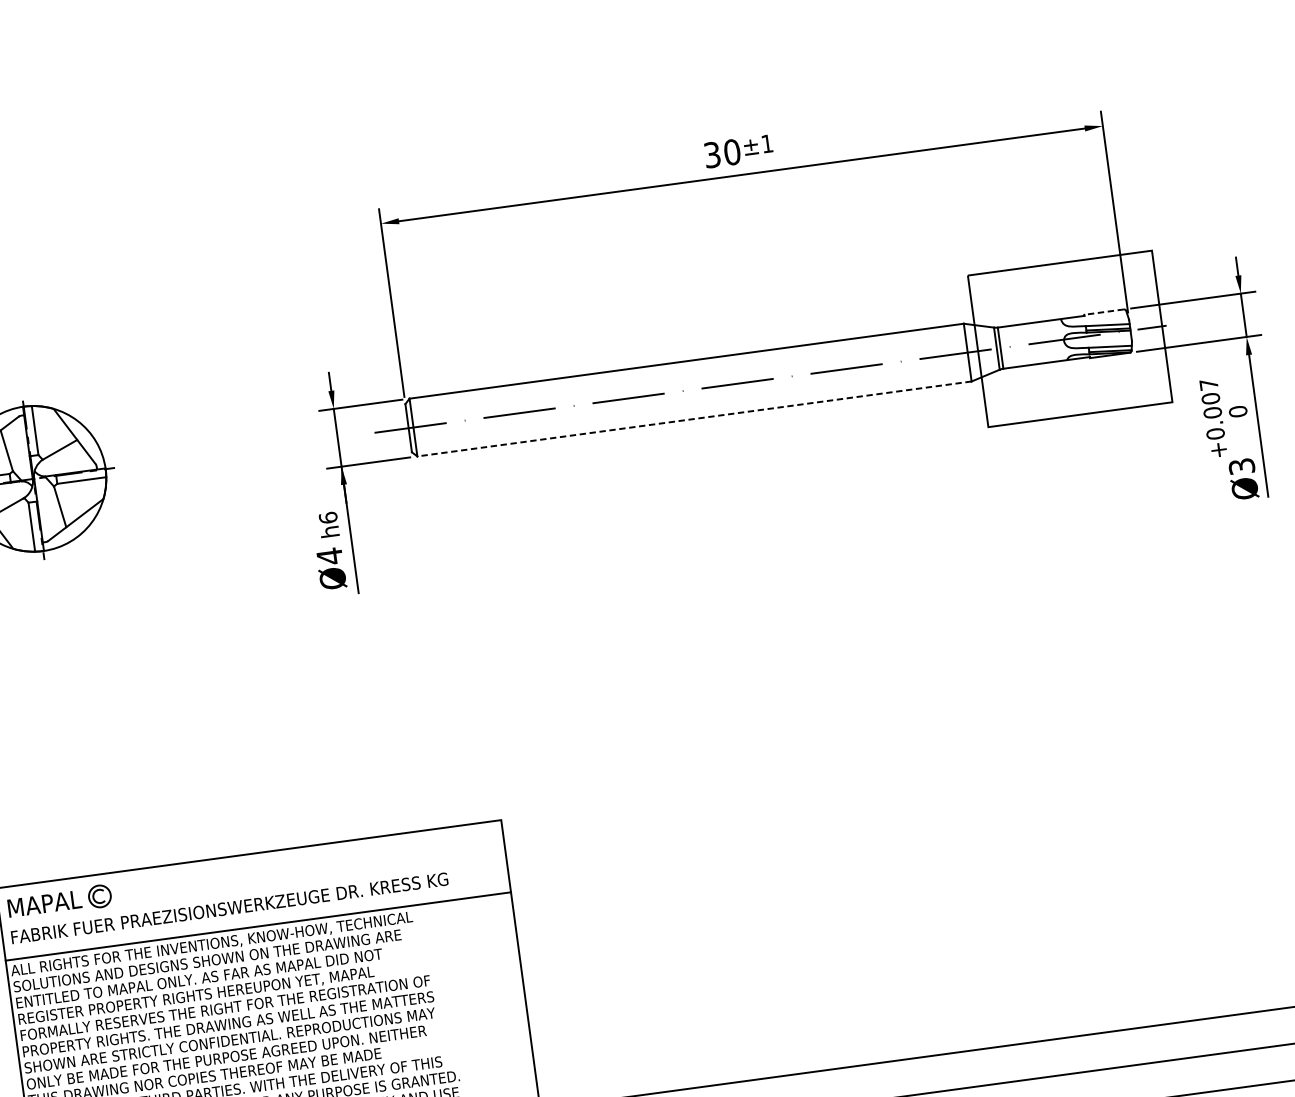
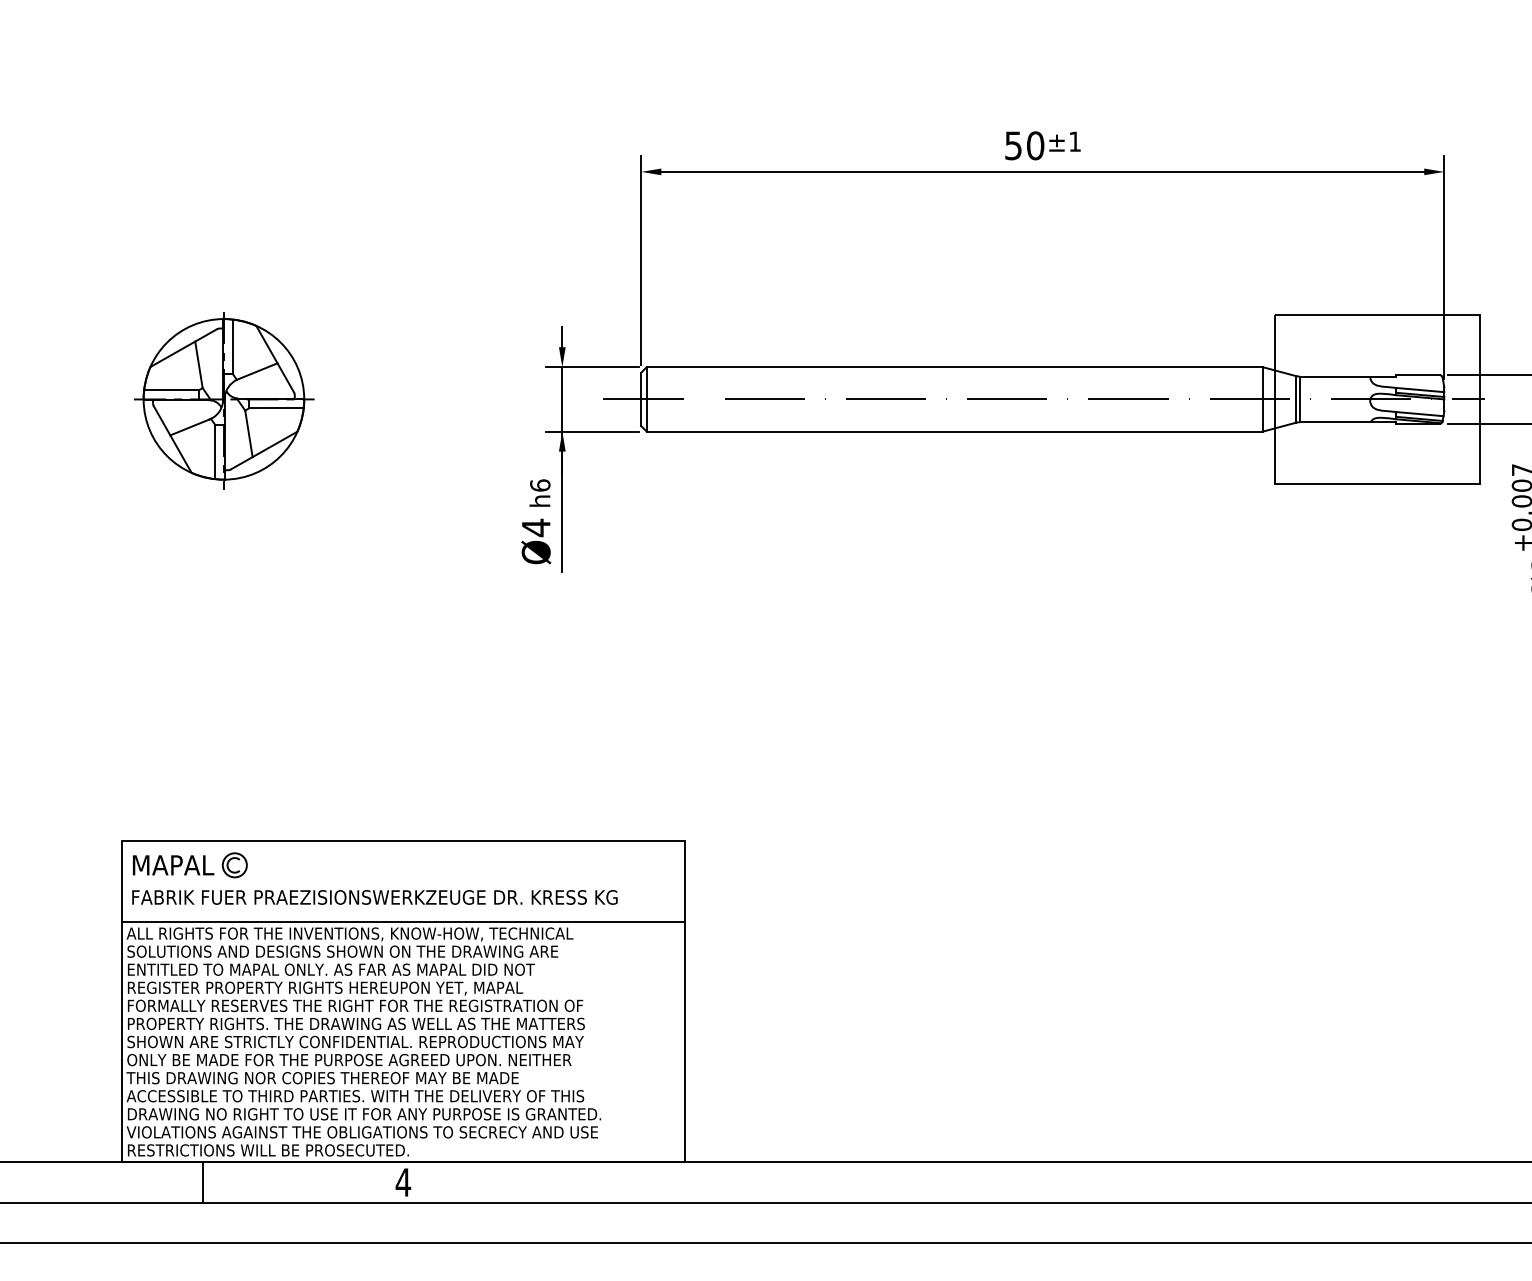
text: (712, 154) -> (1013, 145), 30 -> 50
line: (1103, 312) -> (1417, 375), dashed -> solid
line: (694, 418) -> (954, 431), dashed -> solid

